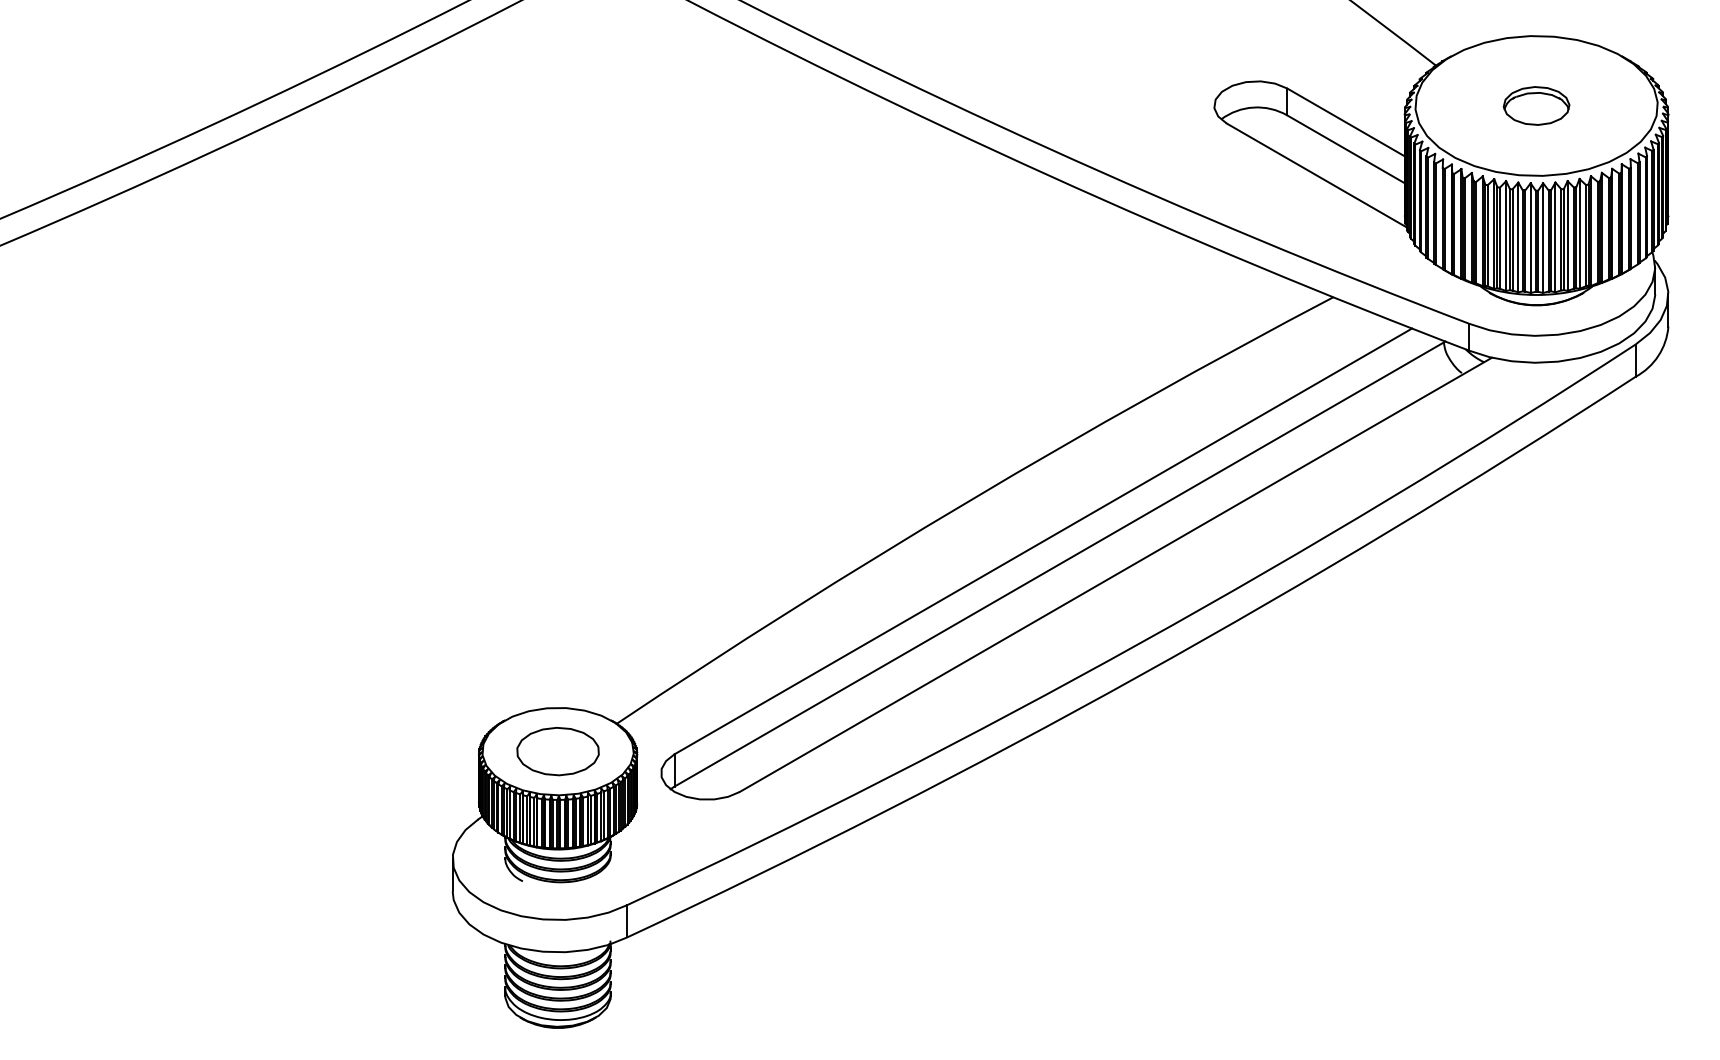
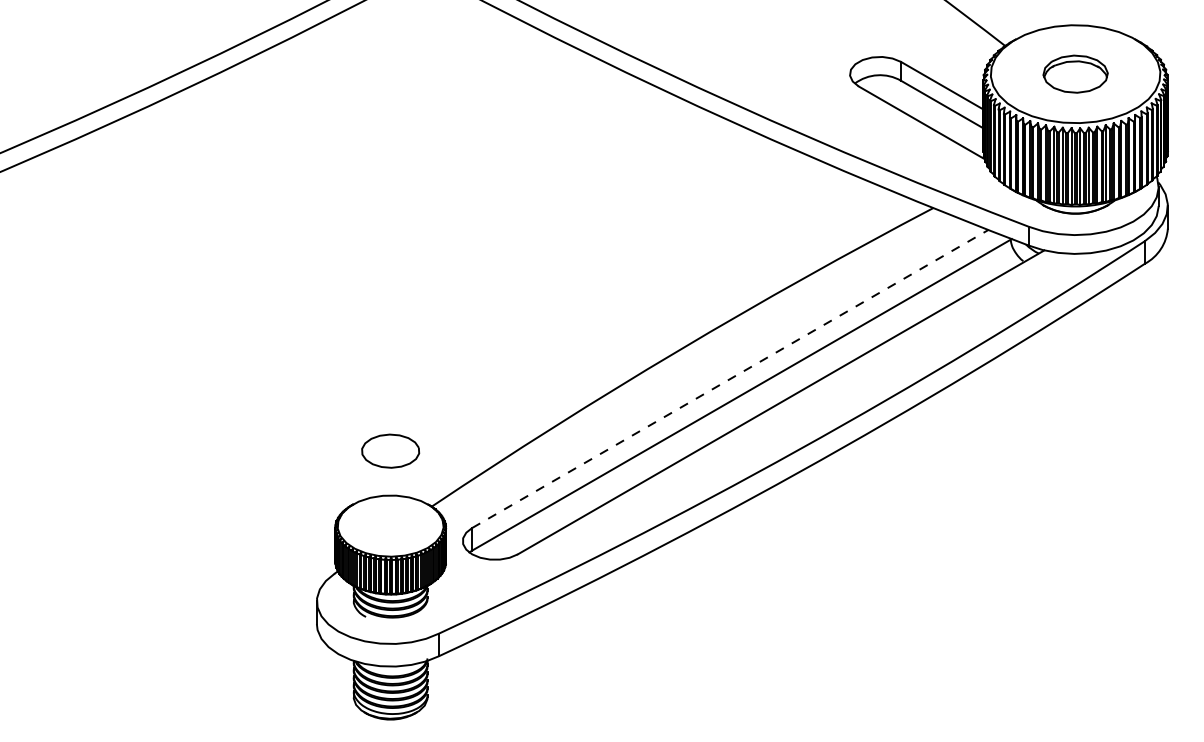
part: (1536, 105) -> (1075, 73), size x1.4
line: (1043, 541) -> (730, 379), solid -> dashed
part: (557, 751) -> (390, 451), moved

